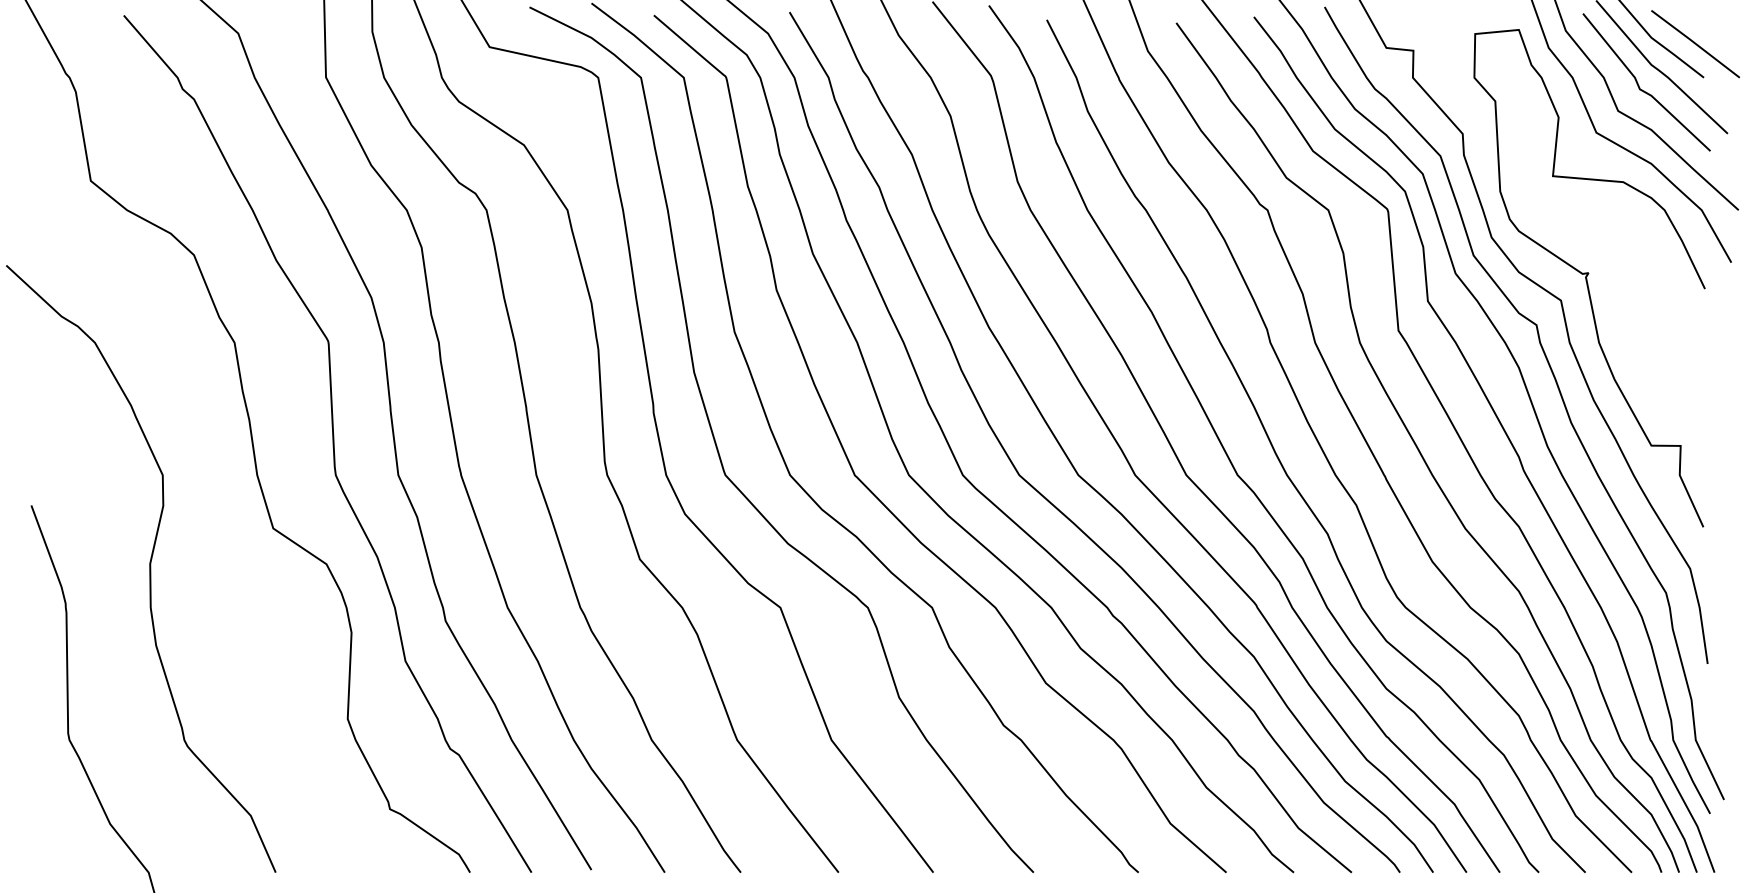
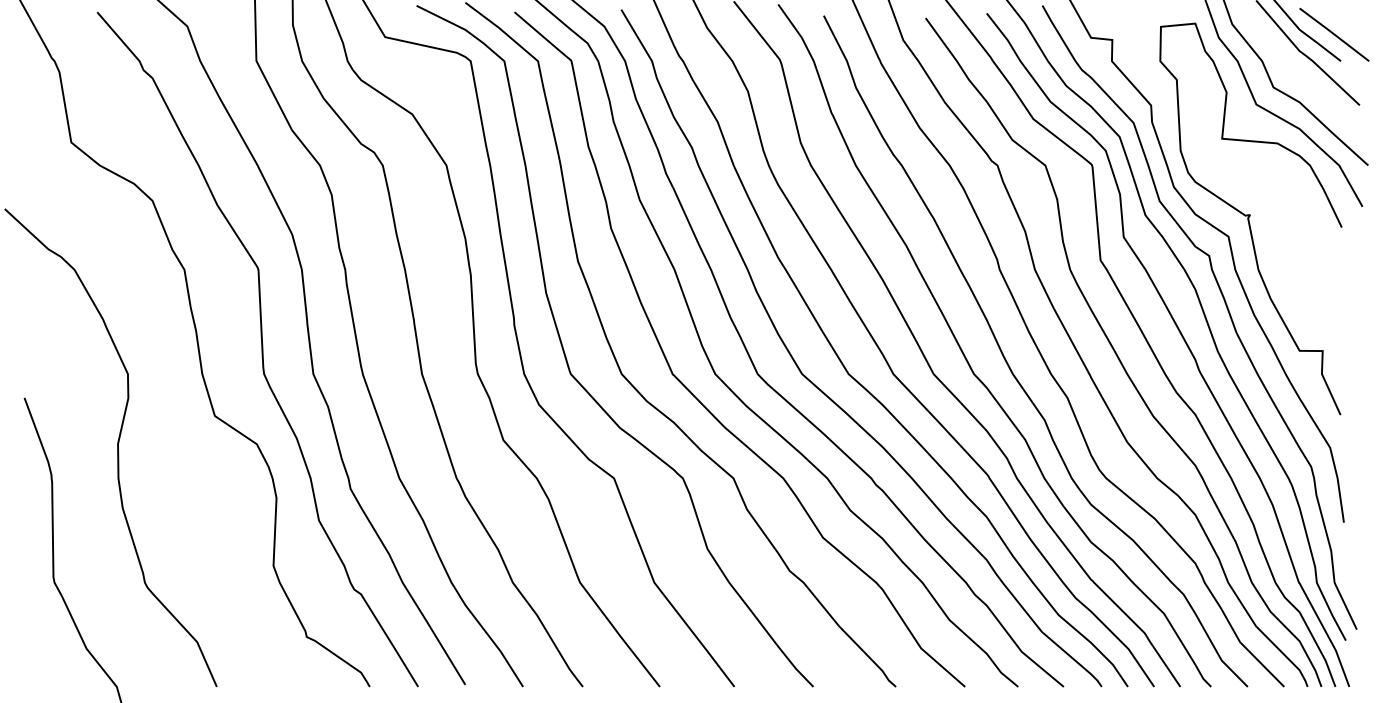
line: (1639, 85) -> (1290, 67), removed

